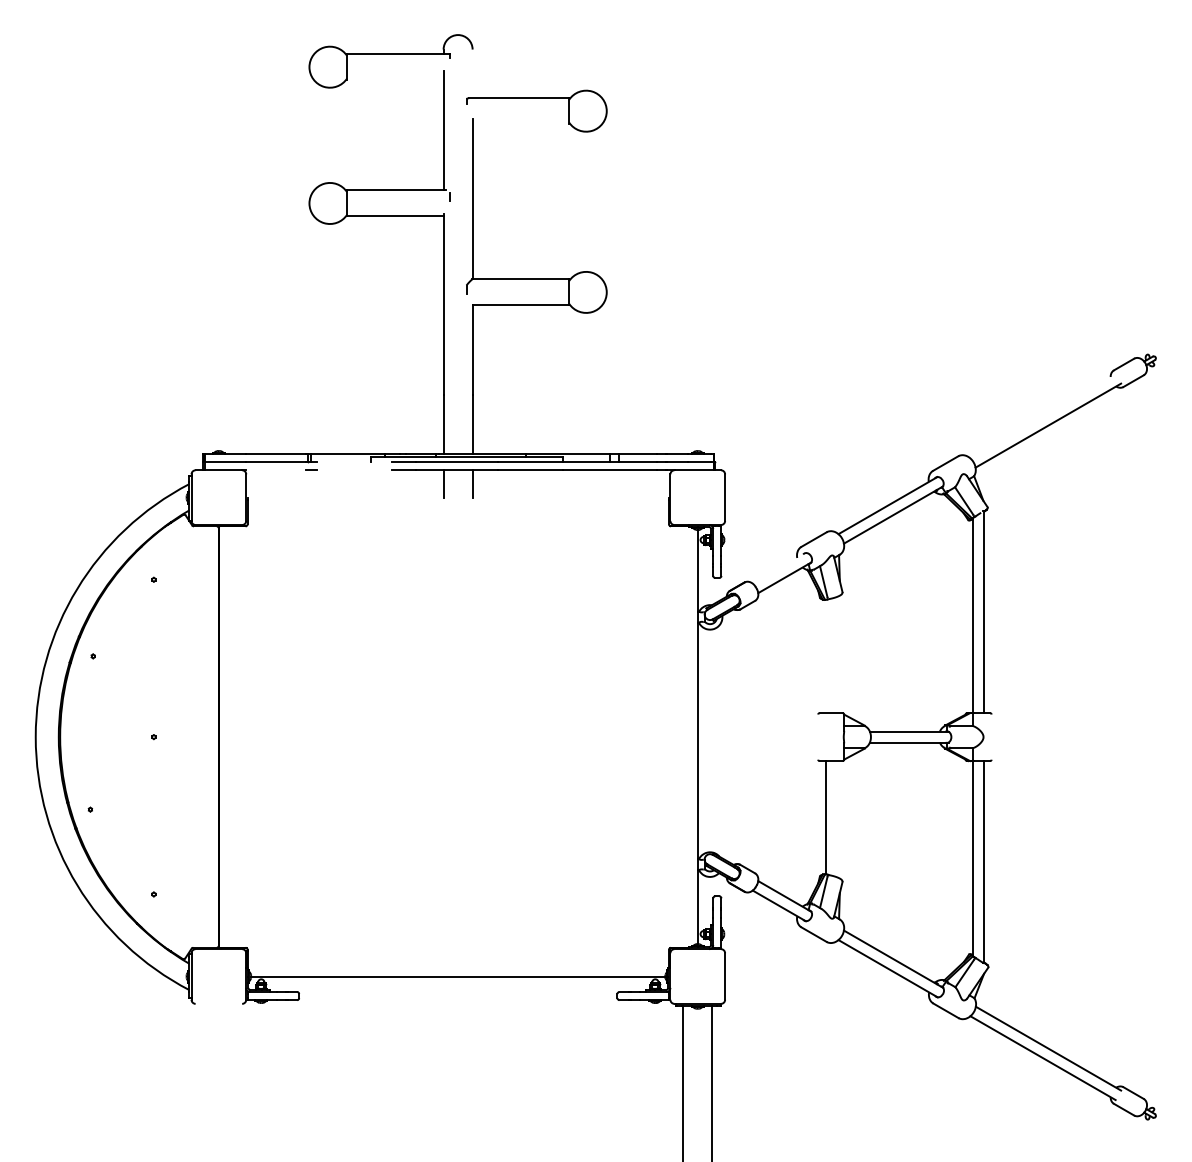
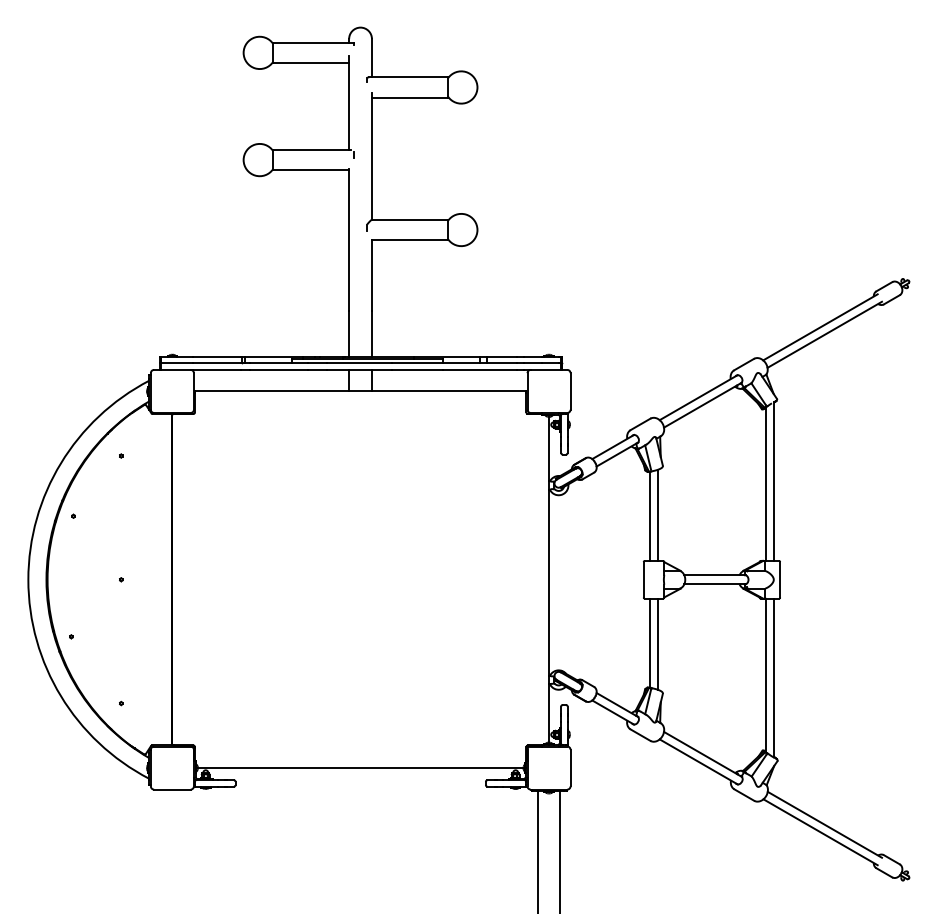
line: (472, 73) -> (371, 57), added
line: (395, 80) -> (311, 63), added
line: (520, 124) -> (409, 97), added
line: (1042, 416) -> (820, 327), added
line: (353, 462) -> (278, 363), added
line: (275, 470) -> (216, 370), added
line: (353, 470) -> (278, 370), added
line: (458, 497) -> (360, 391), added
line: (778, 568) -> (612, 447), added
line: (836, 655) -> (658, 515), added
line: (825, 656) -> (649, 516), added
line: (818, 736) -> (643, 579), added
line: (991, 736) -> (780, 579), added
line: (836, 819) -> (658, 644), added
line: (218, 1003) -> (172, 789), added

